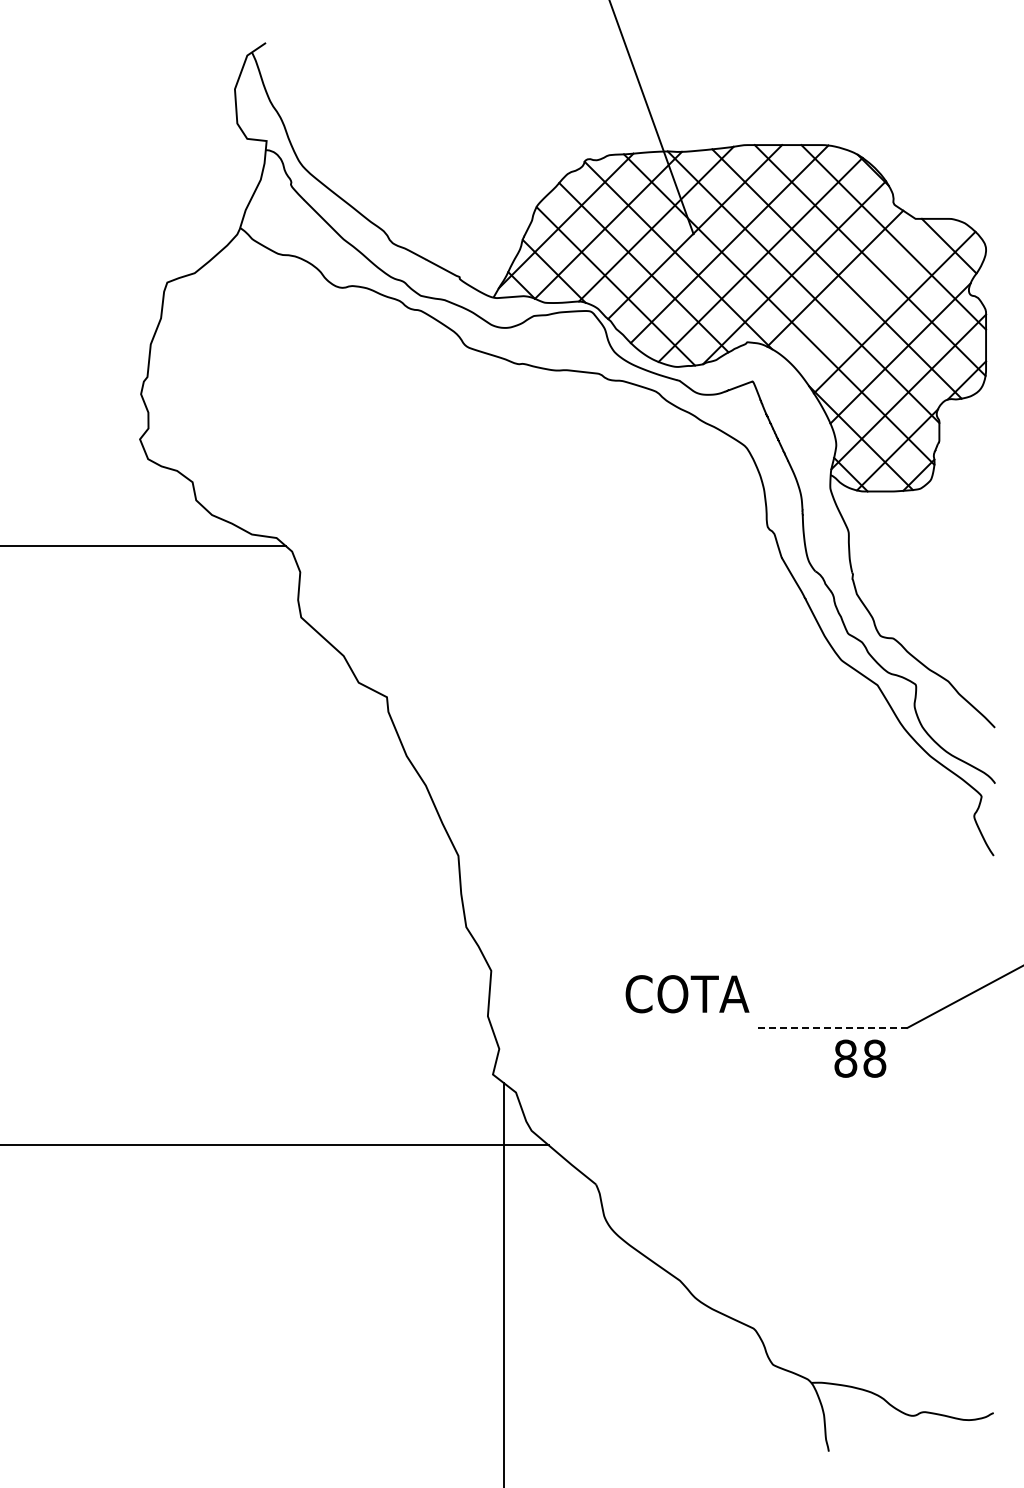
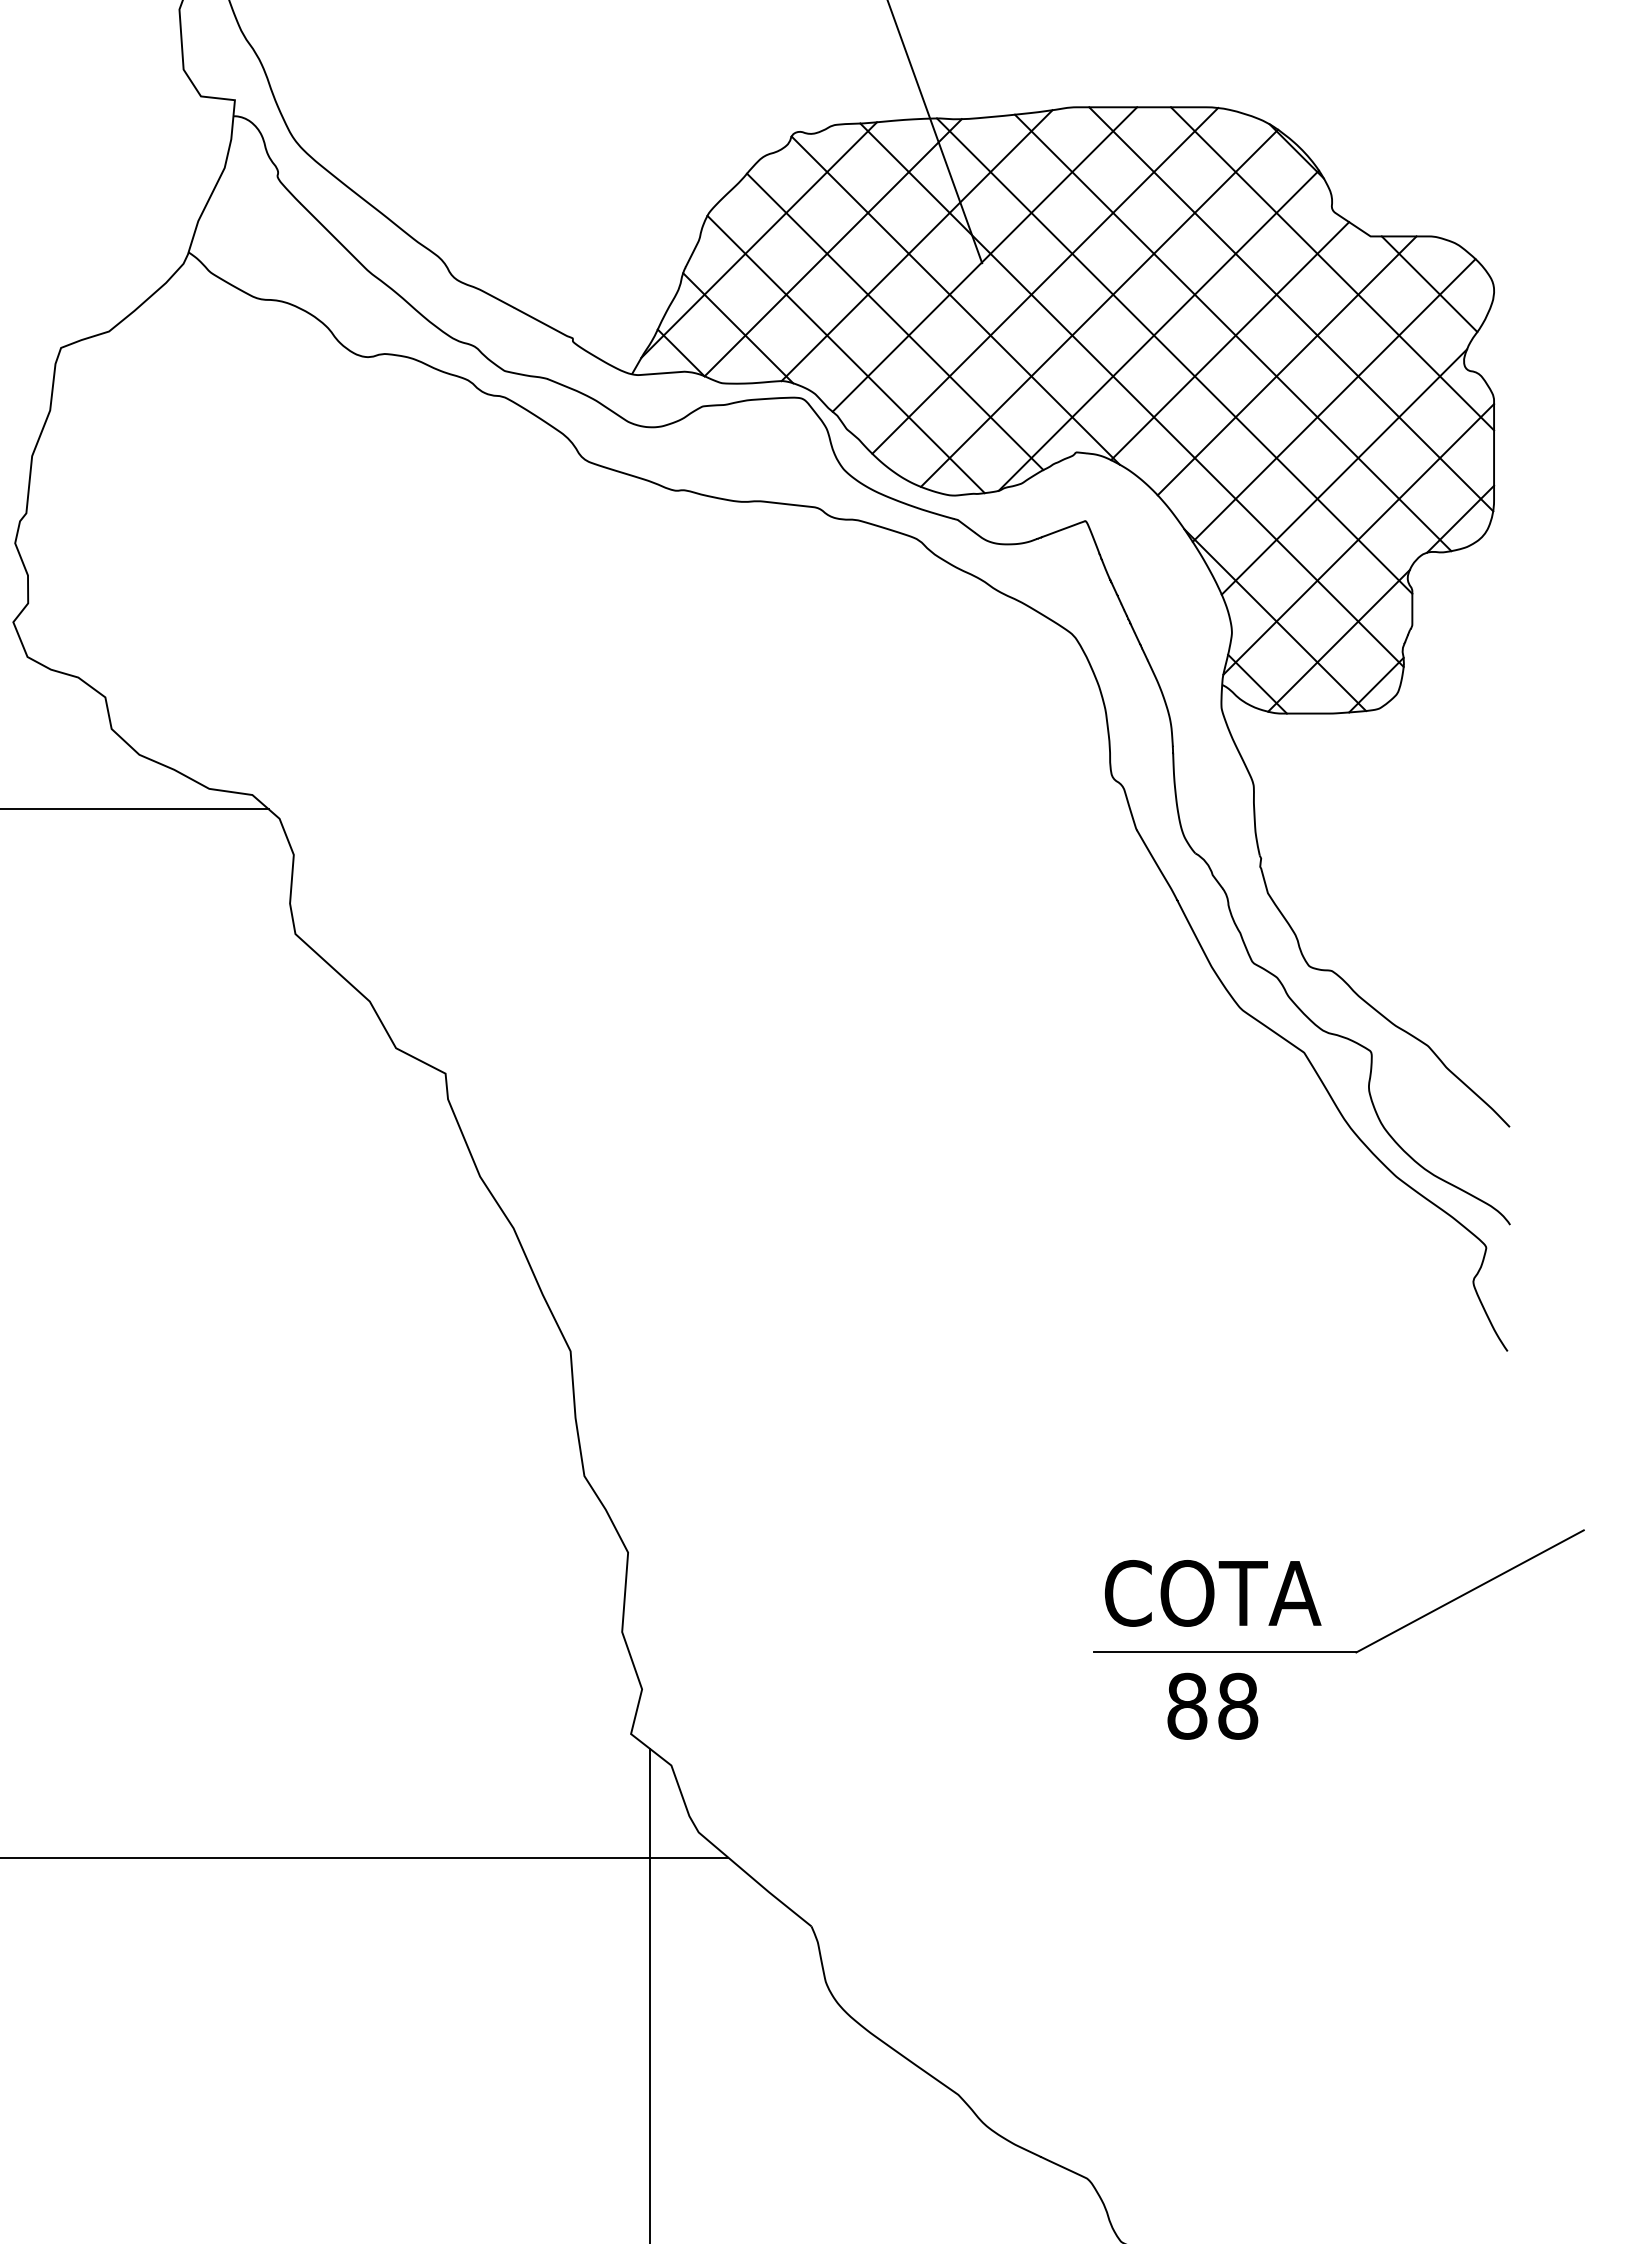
line: (867, 292) -> (1286, 365), added
text: (687, 994) -> (1213, 1593), moved
line: (832, 1027) -> (1225, 1651), dashed -> solid
text: (860, 1058) -> (1213, 1705), moved

